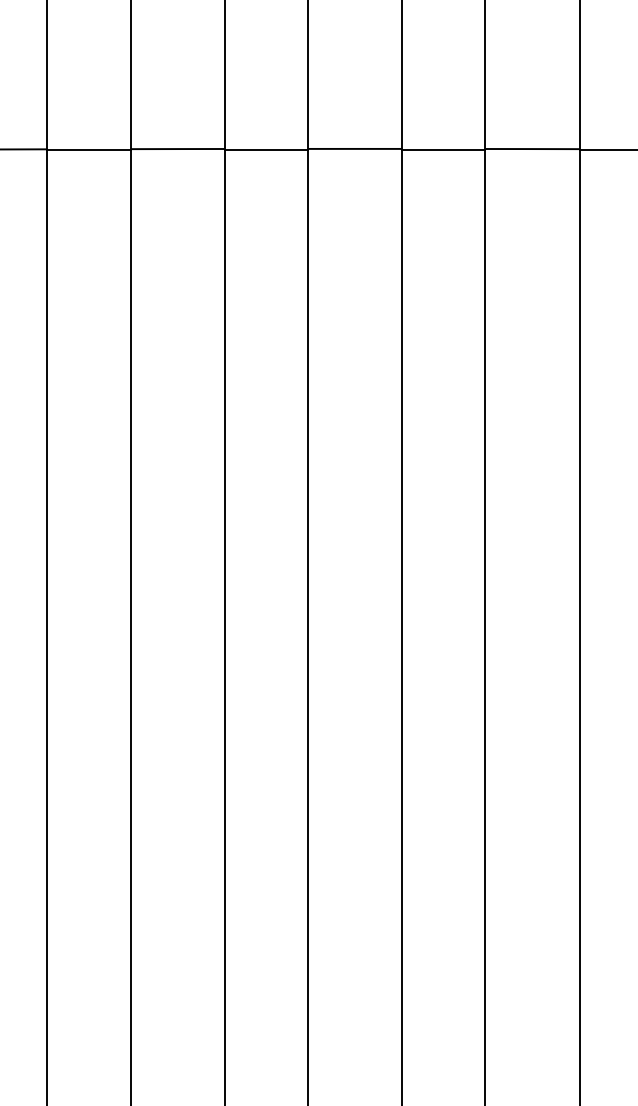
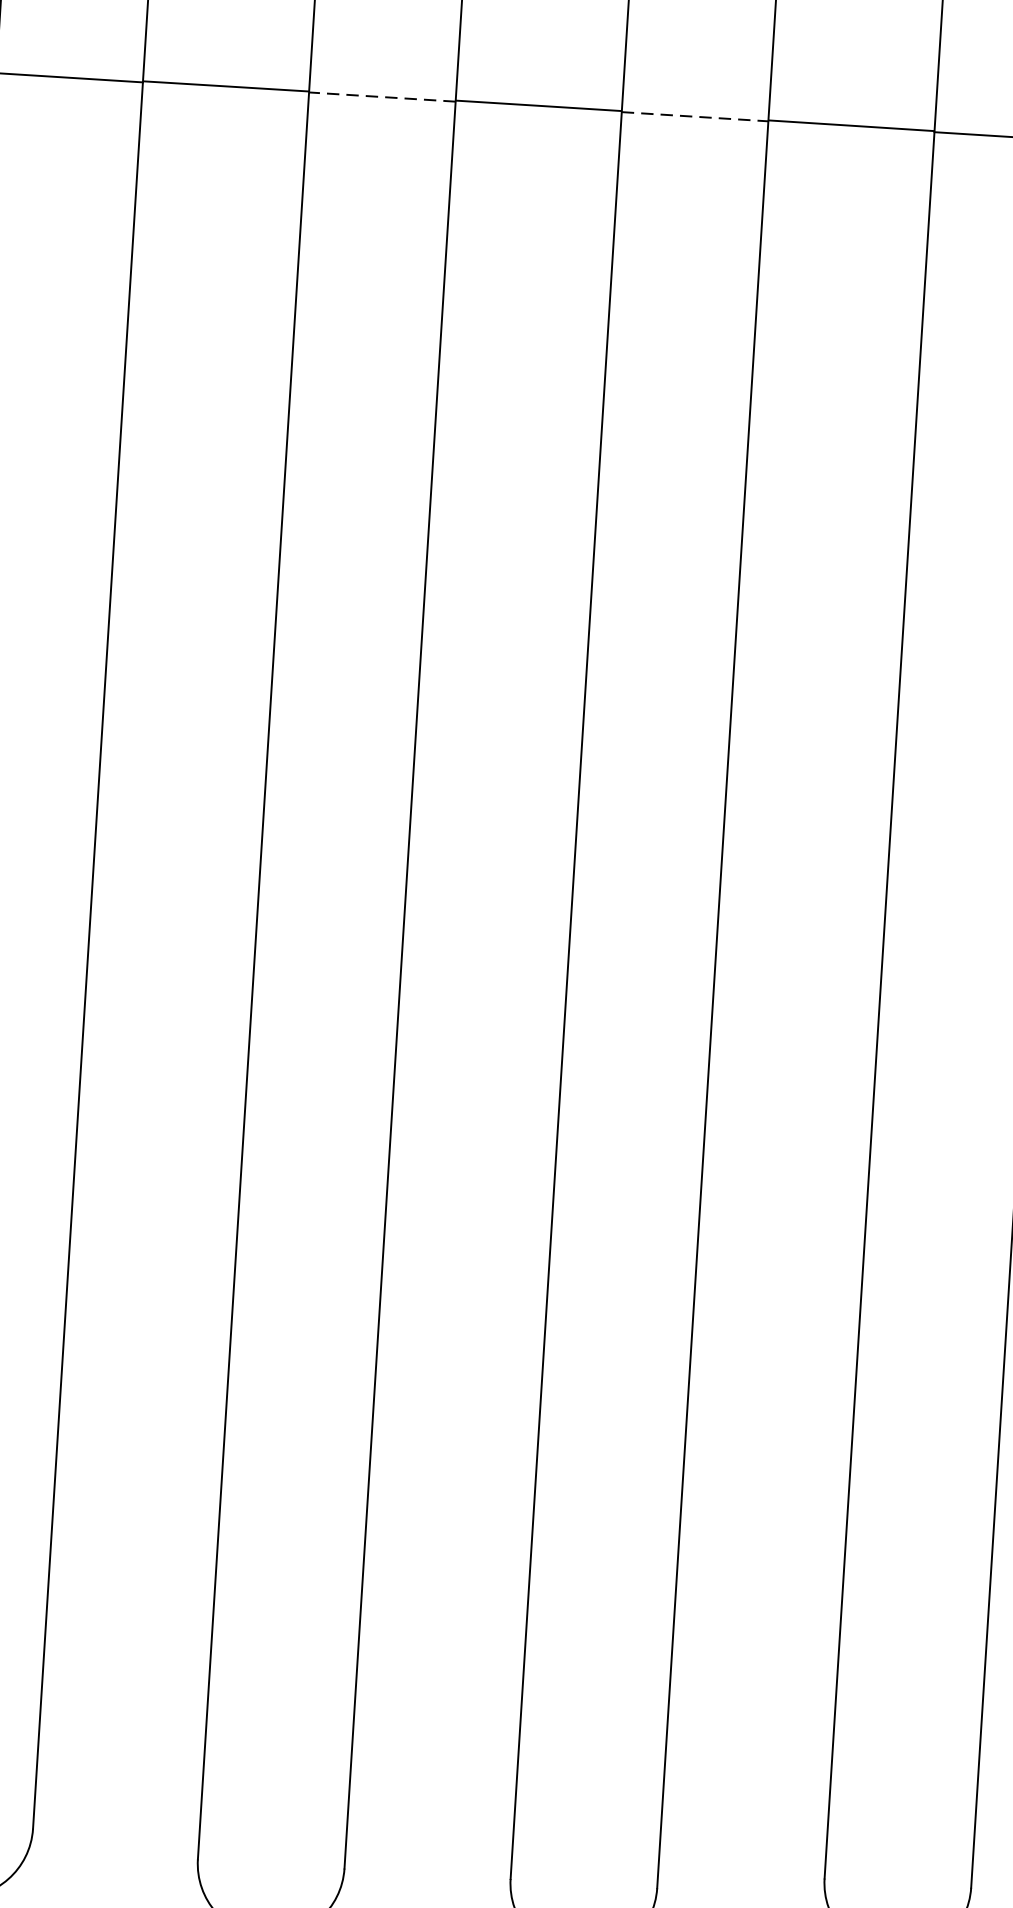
line: (266, 149) -> (382, 97), solid -> dashed
line: (443, 149) -> (694, 116), solid -> dashed

